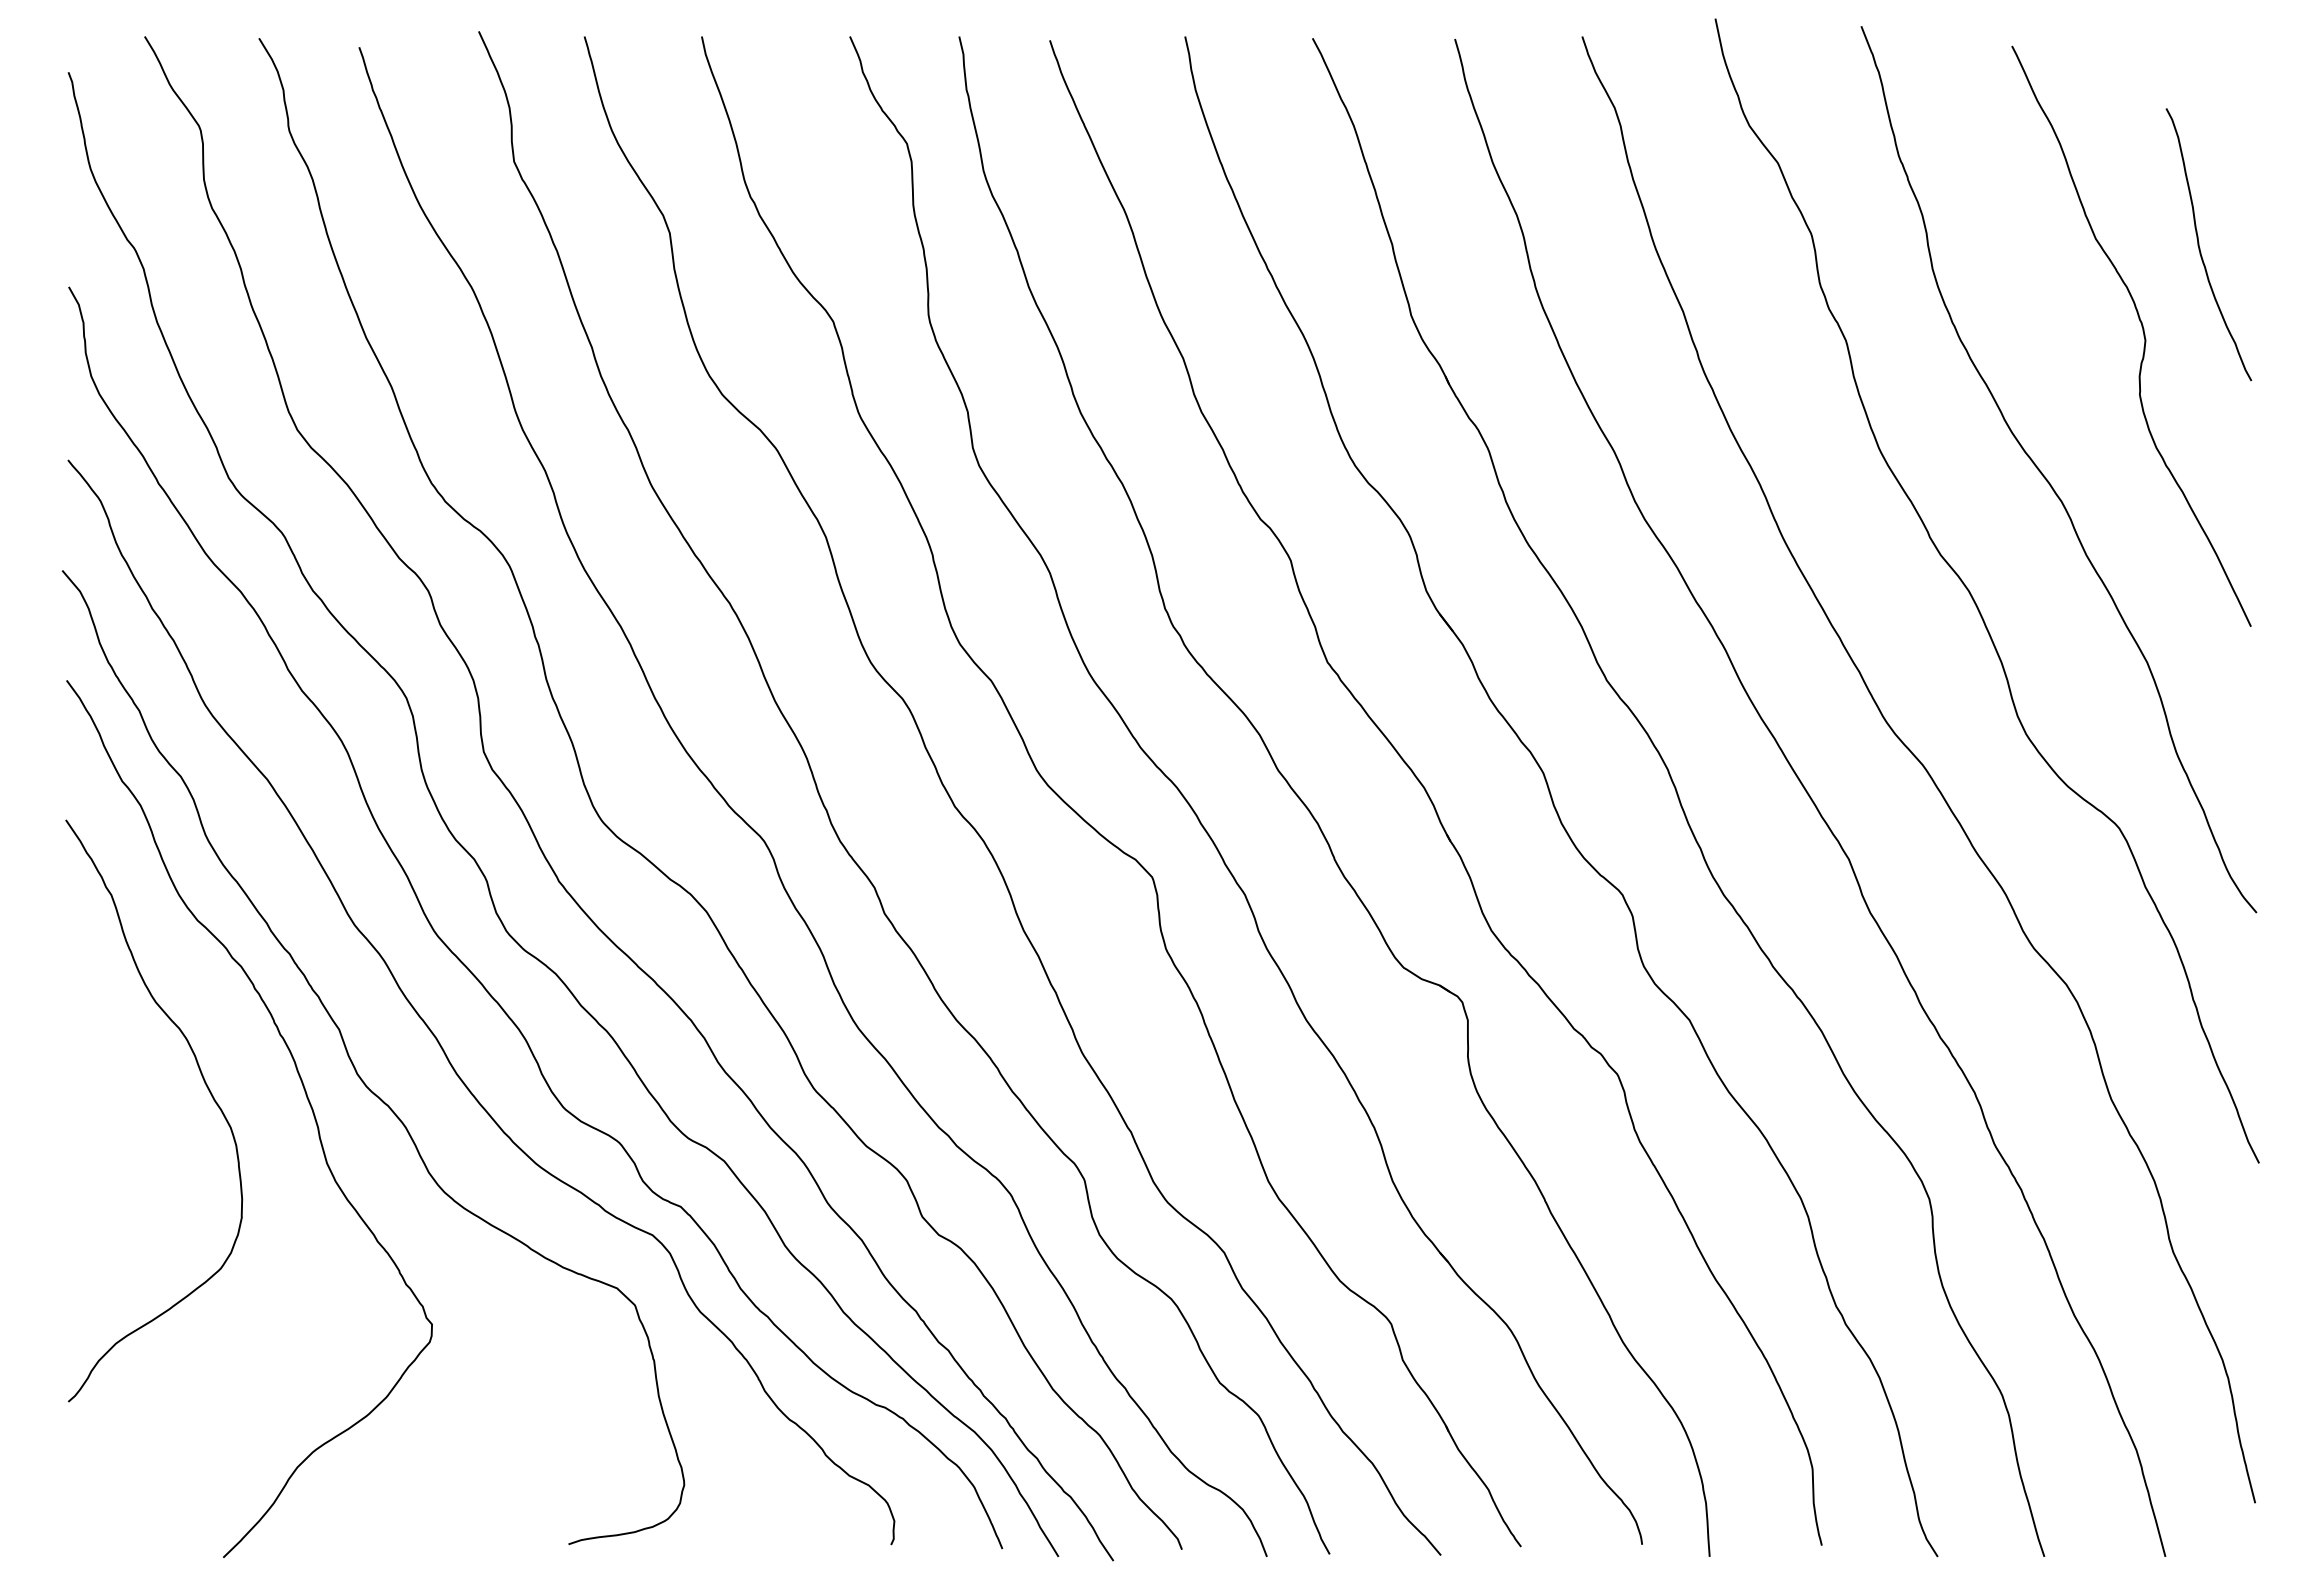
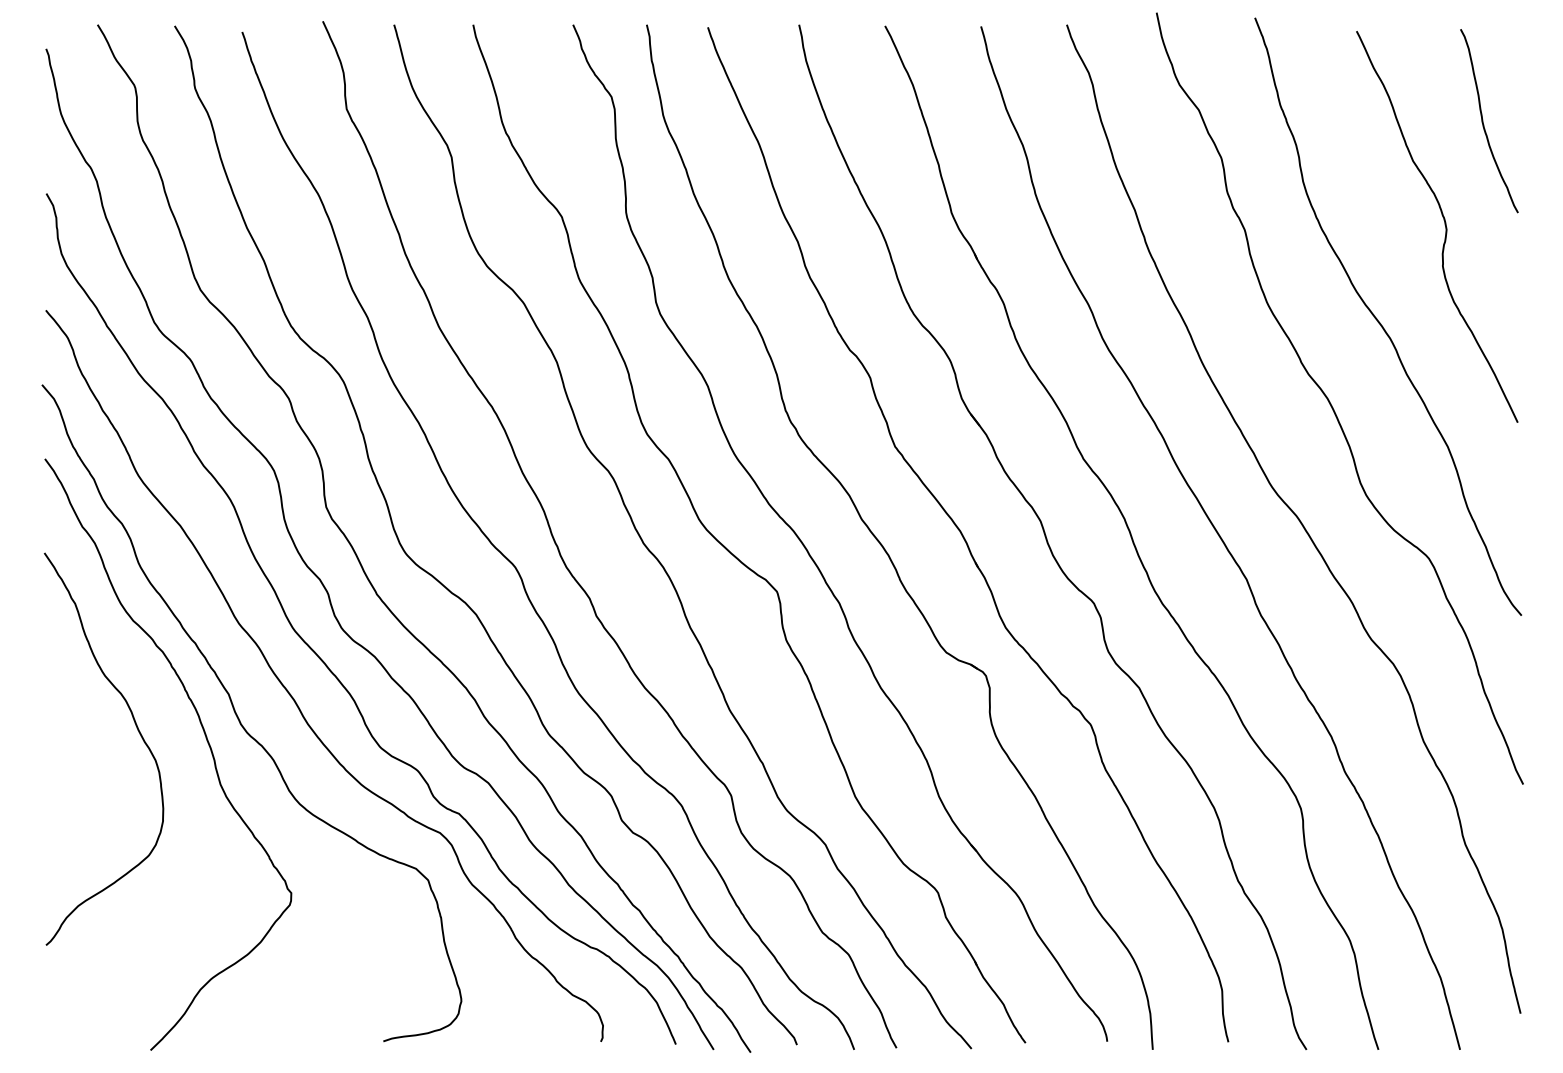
curve: (2201, 249) -> (1484, 124), moved

